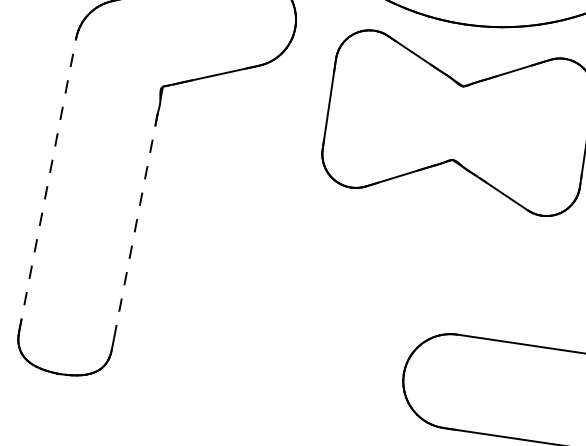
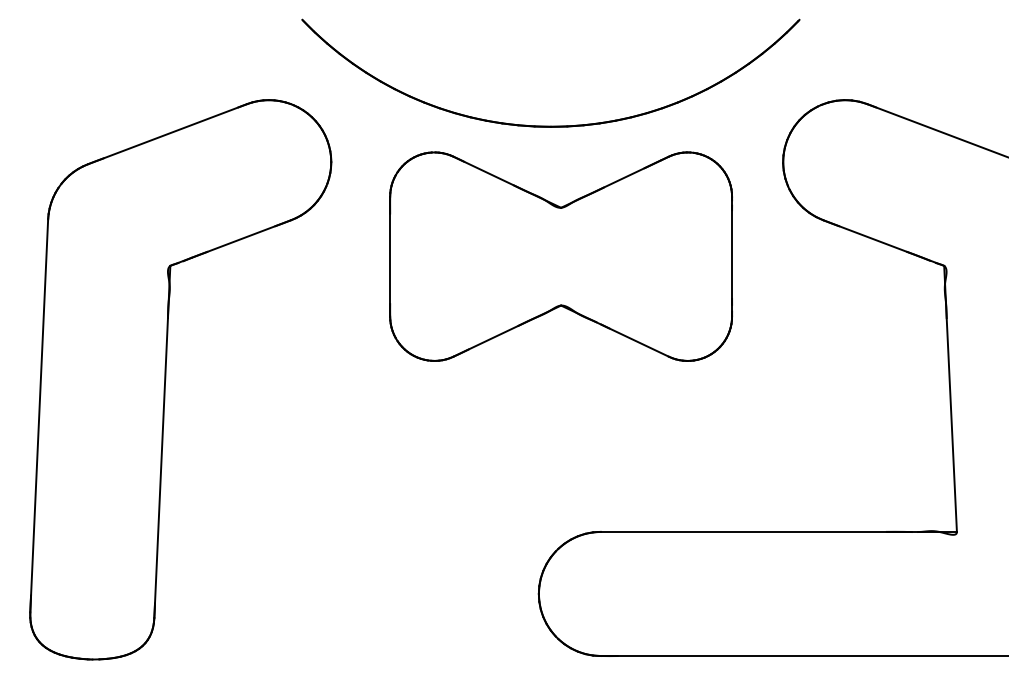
line: (47, 184) -> (39, 415), dashed -> solid
line: (137, 218) -> (162, 442), dashed -> solid

